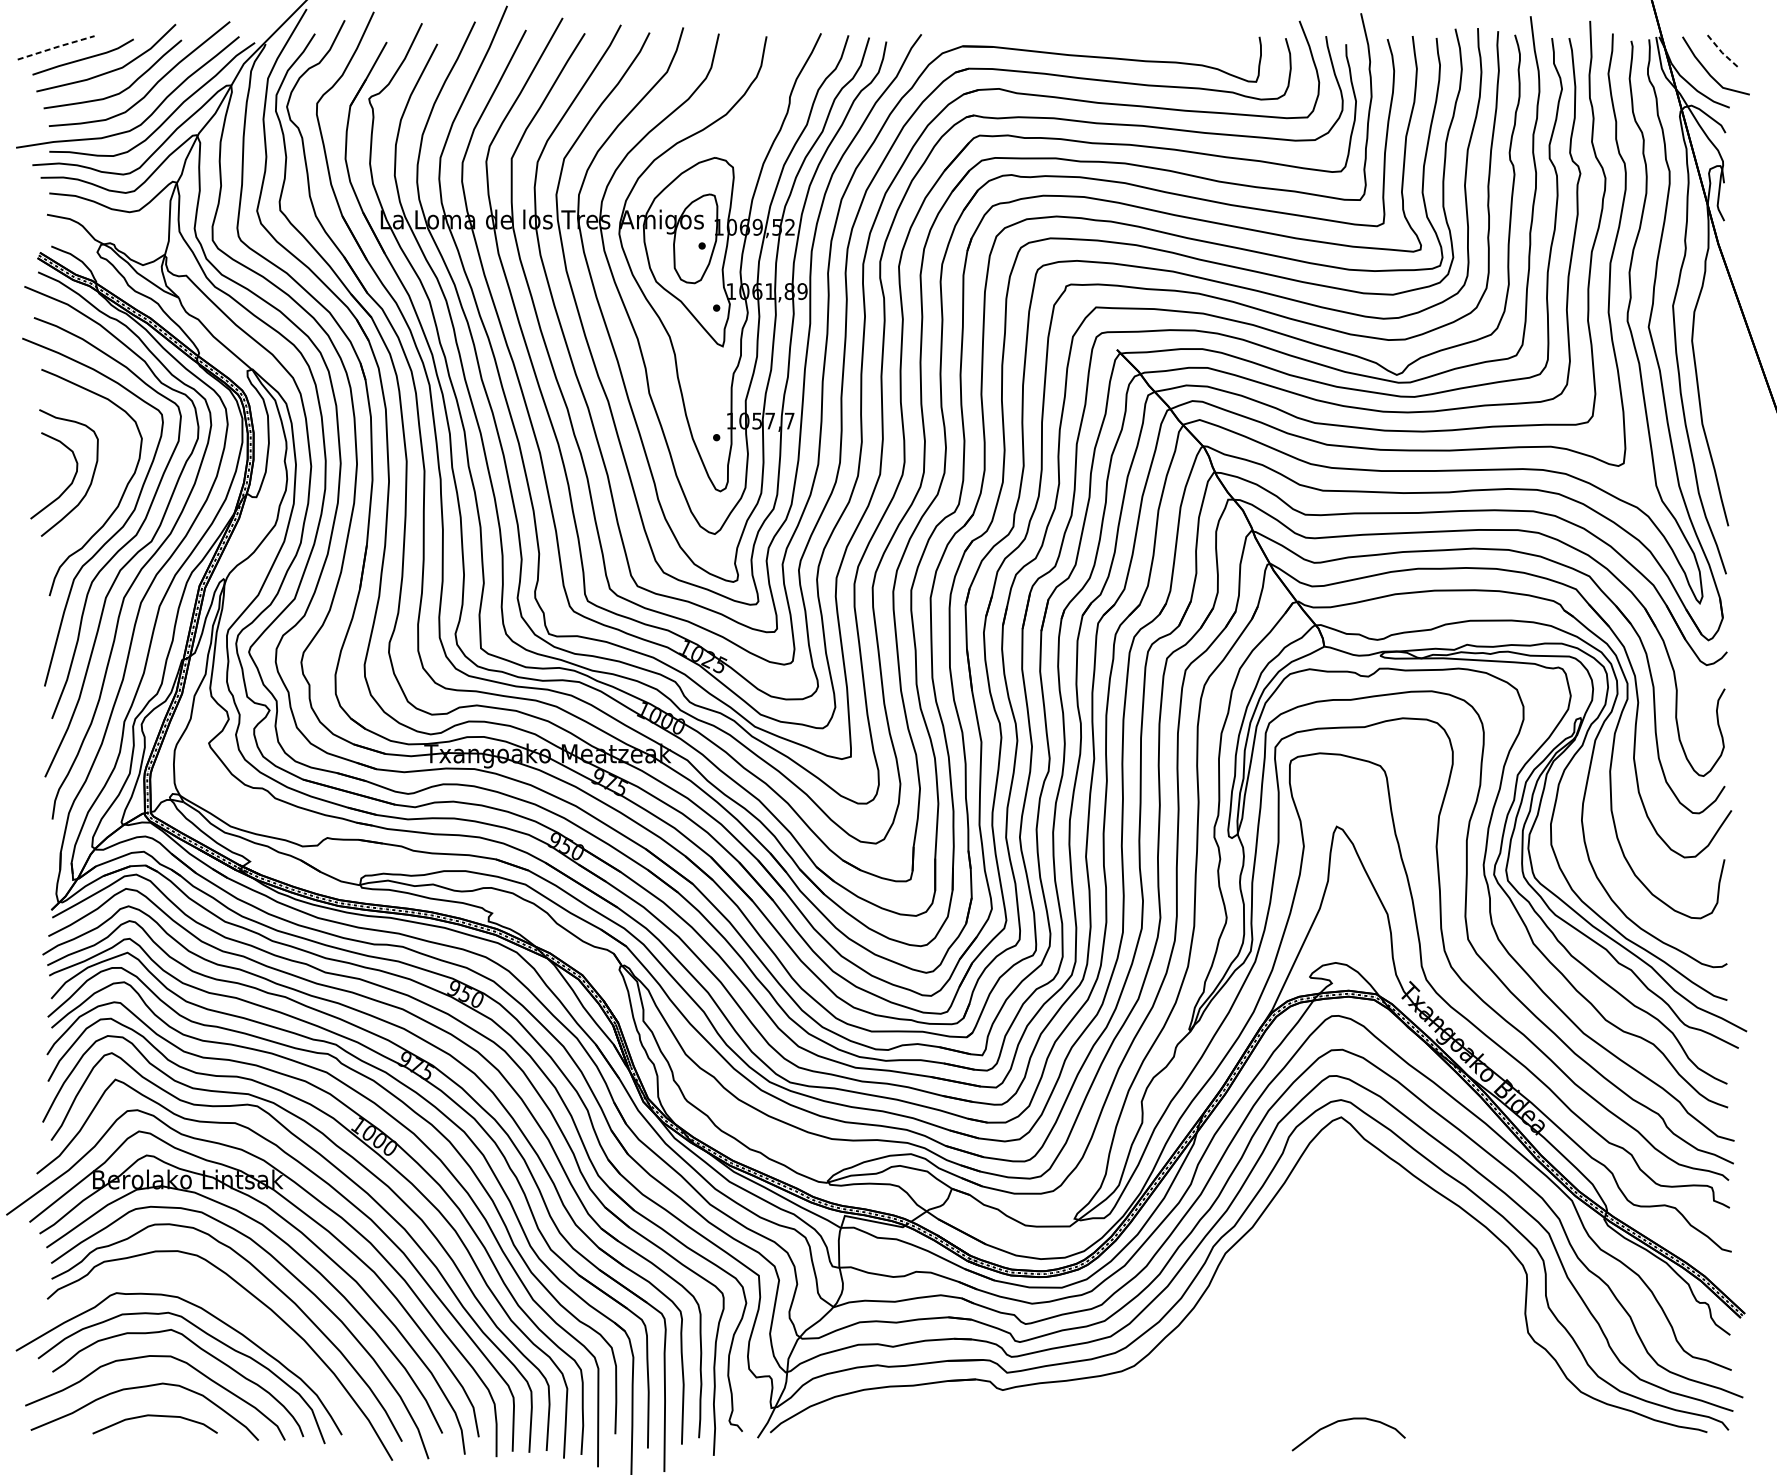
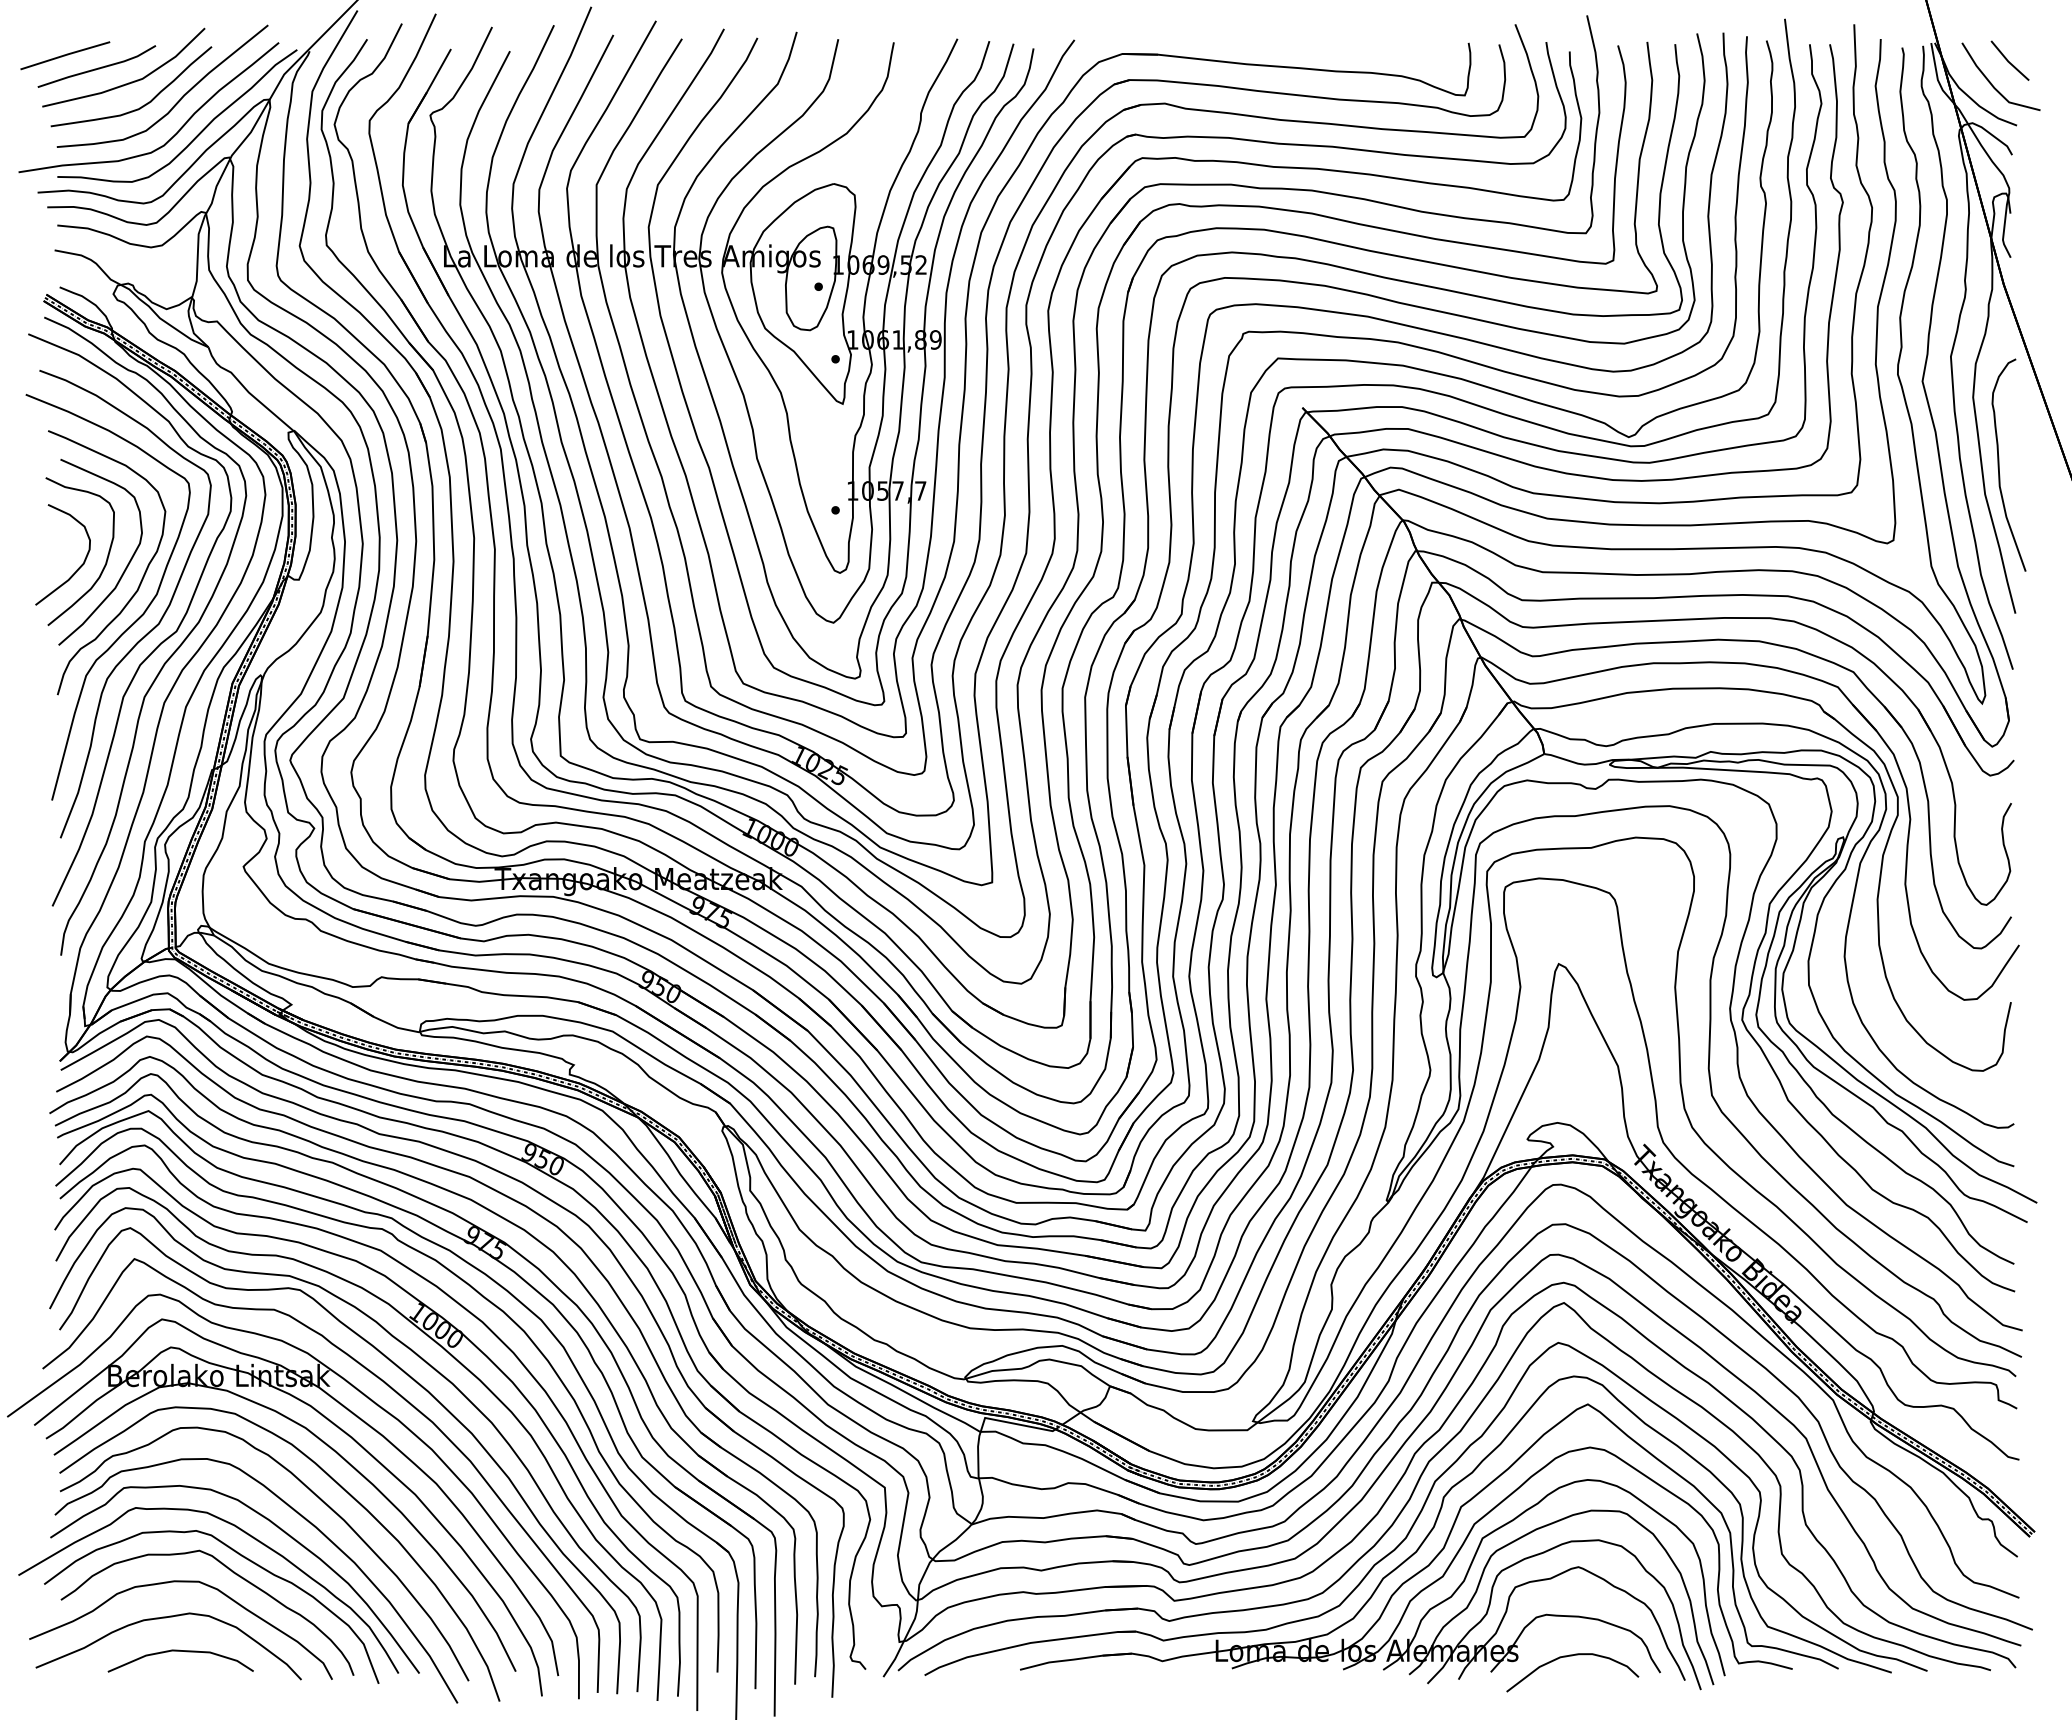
line: (56, 47) -> (65, 55), dashed -> solid
line: (1723, 53) -> (2009, 62), dashed -> solid
curve: (1714, 398) -> (1999, 464), added
curve: (108, 484) -> (126, 565), added
part: (1222, 1299) -> (1425, 1515), added
curve: (236, 1309) -> (275, 1526), added

